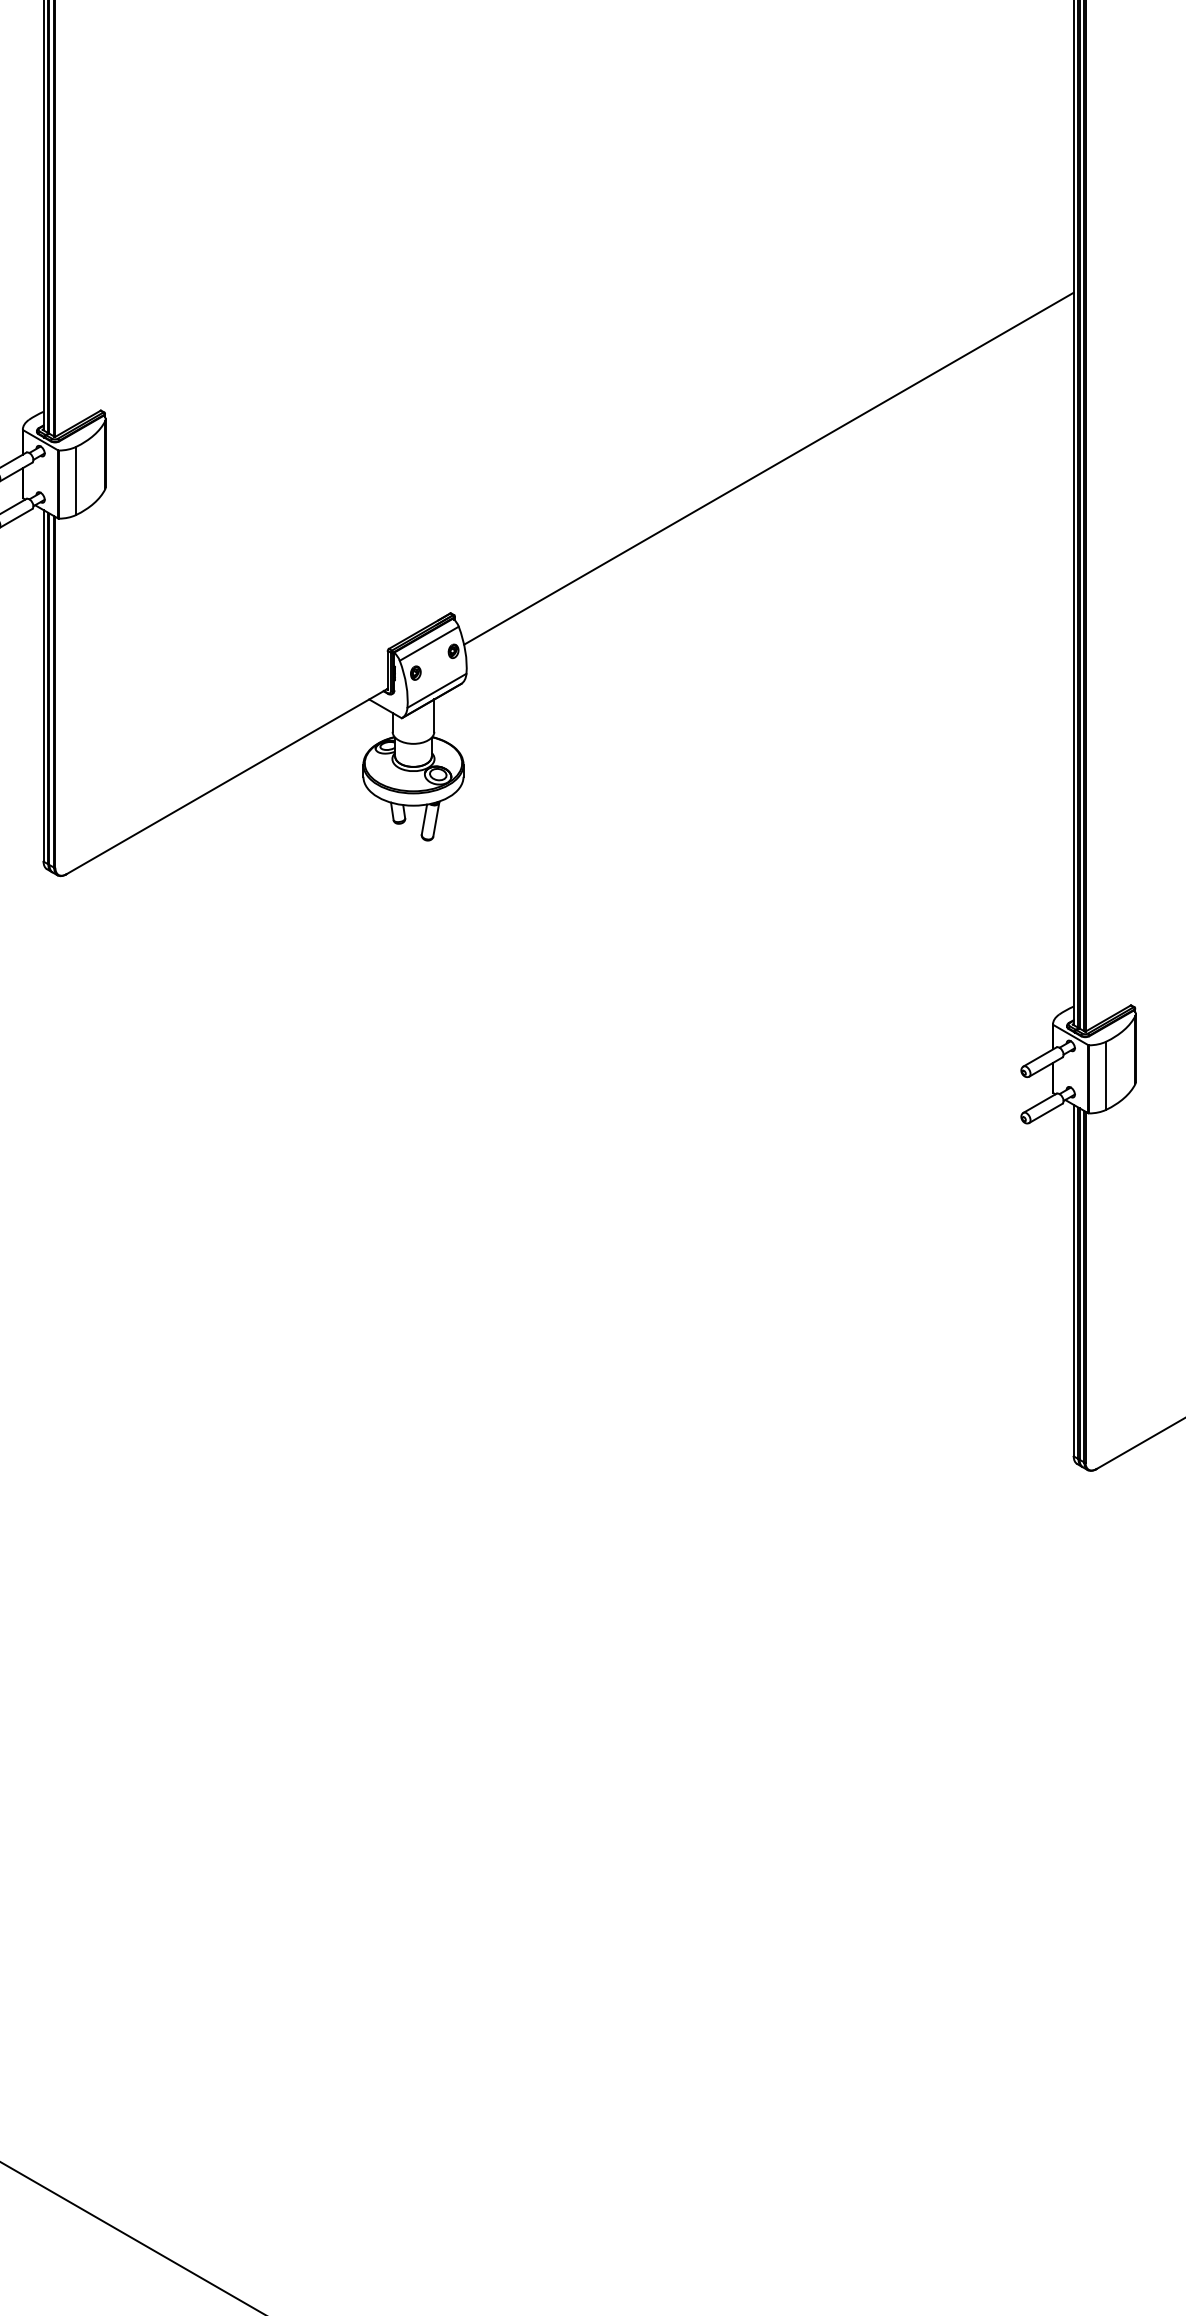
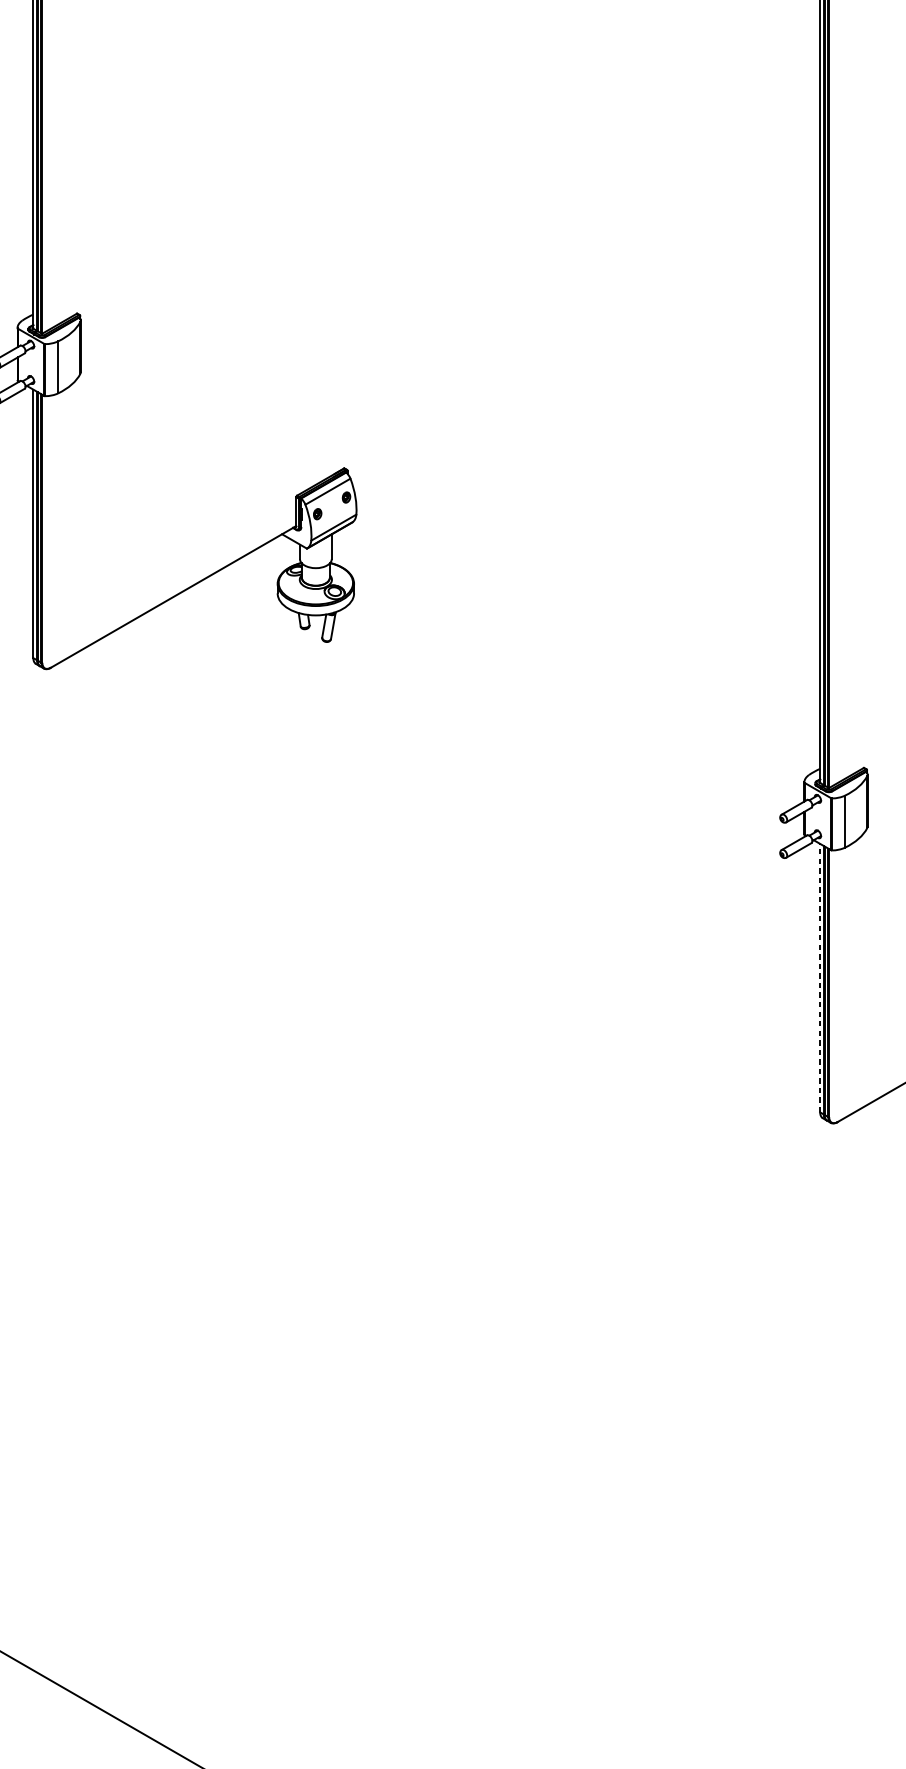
line: (768, 468) -> (587, 357), removed
line: (1073, 1280) -> (820, 978), solid -> dashed

